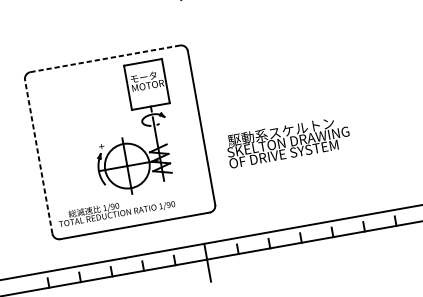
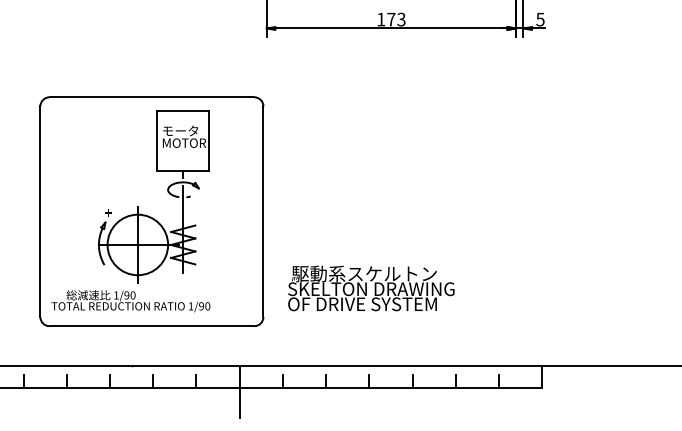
line: (105, 58) -> (152, 97), dashed -> solid
part: (142, 123) -> (167, 192), moved
text: (288, 141) -> (371, 288), moved
line: (38, 156) -> (40, 211), dashed -> solid

